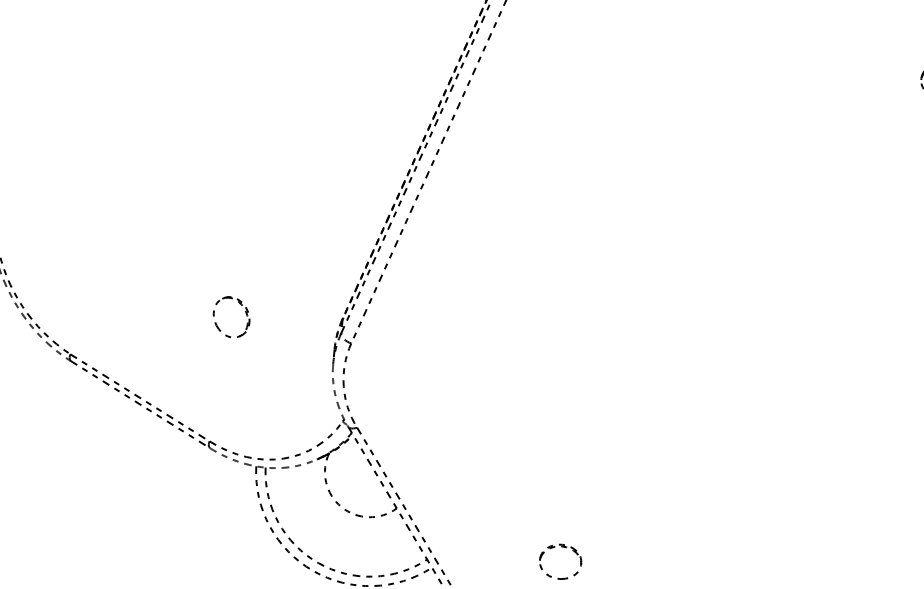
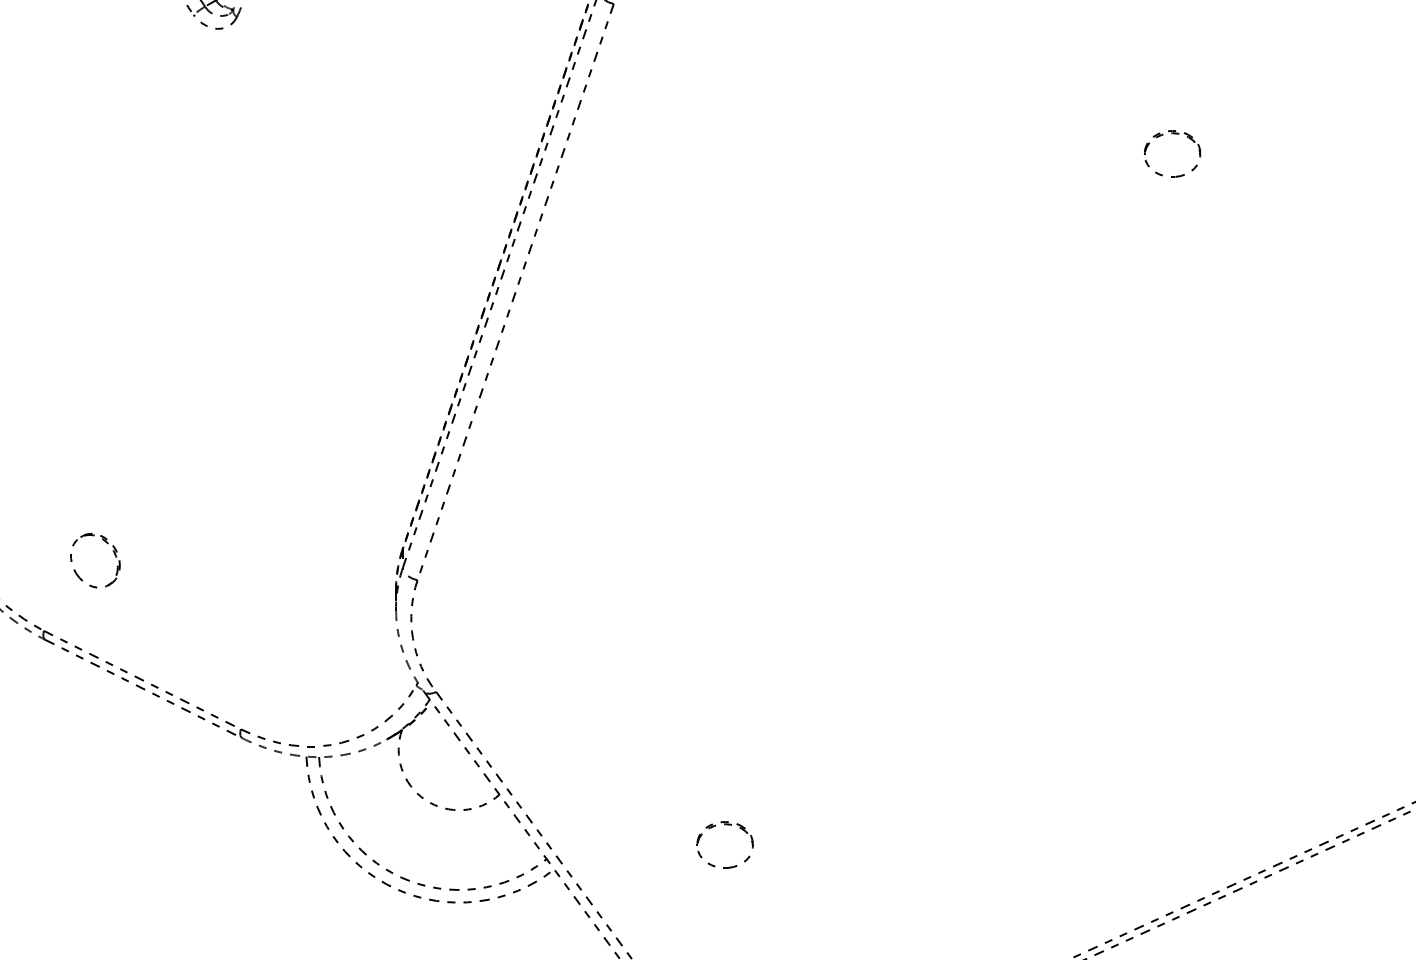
part: (244, 311) -> (112, 551), moved

